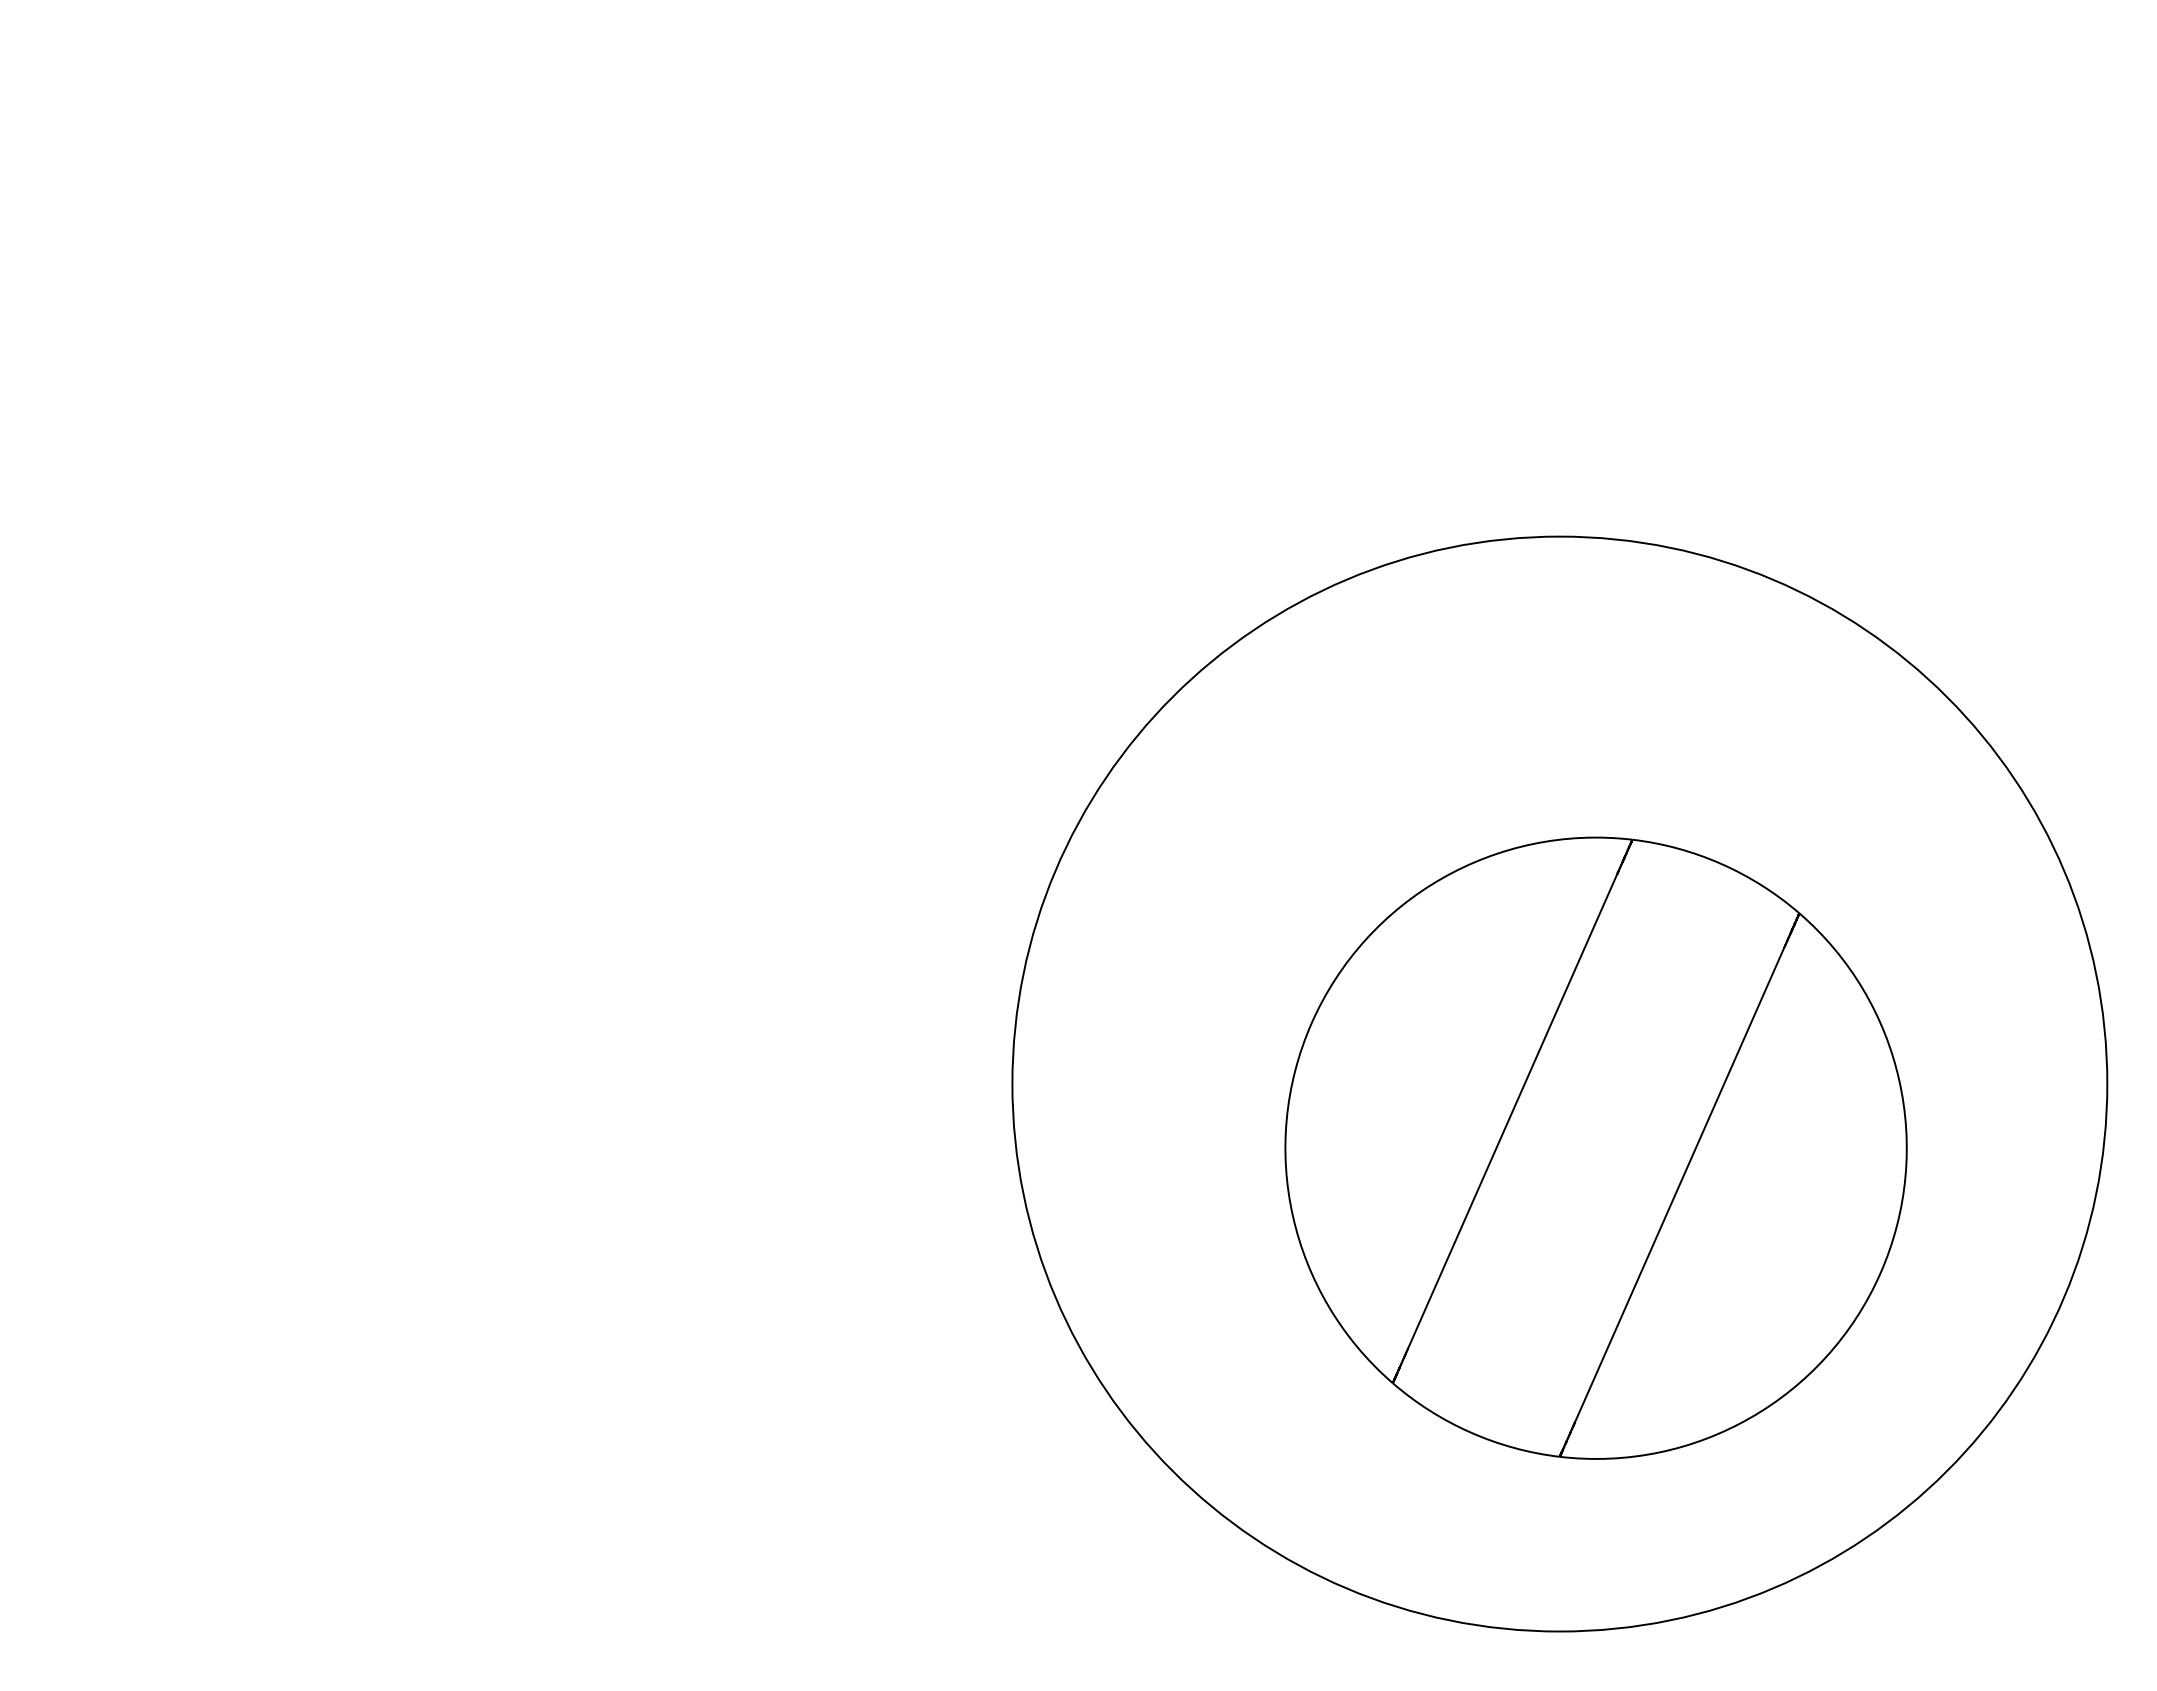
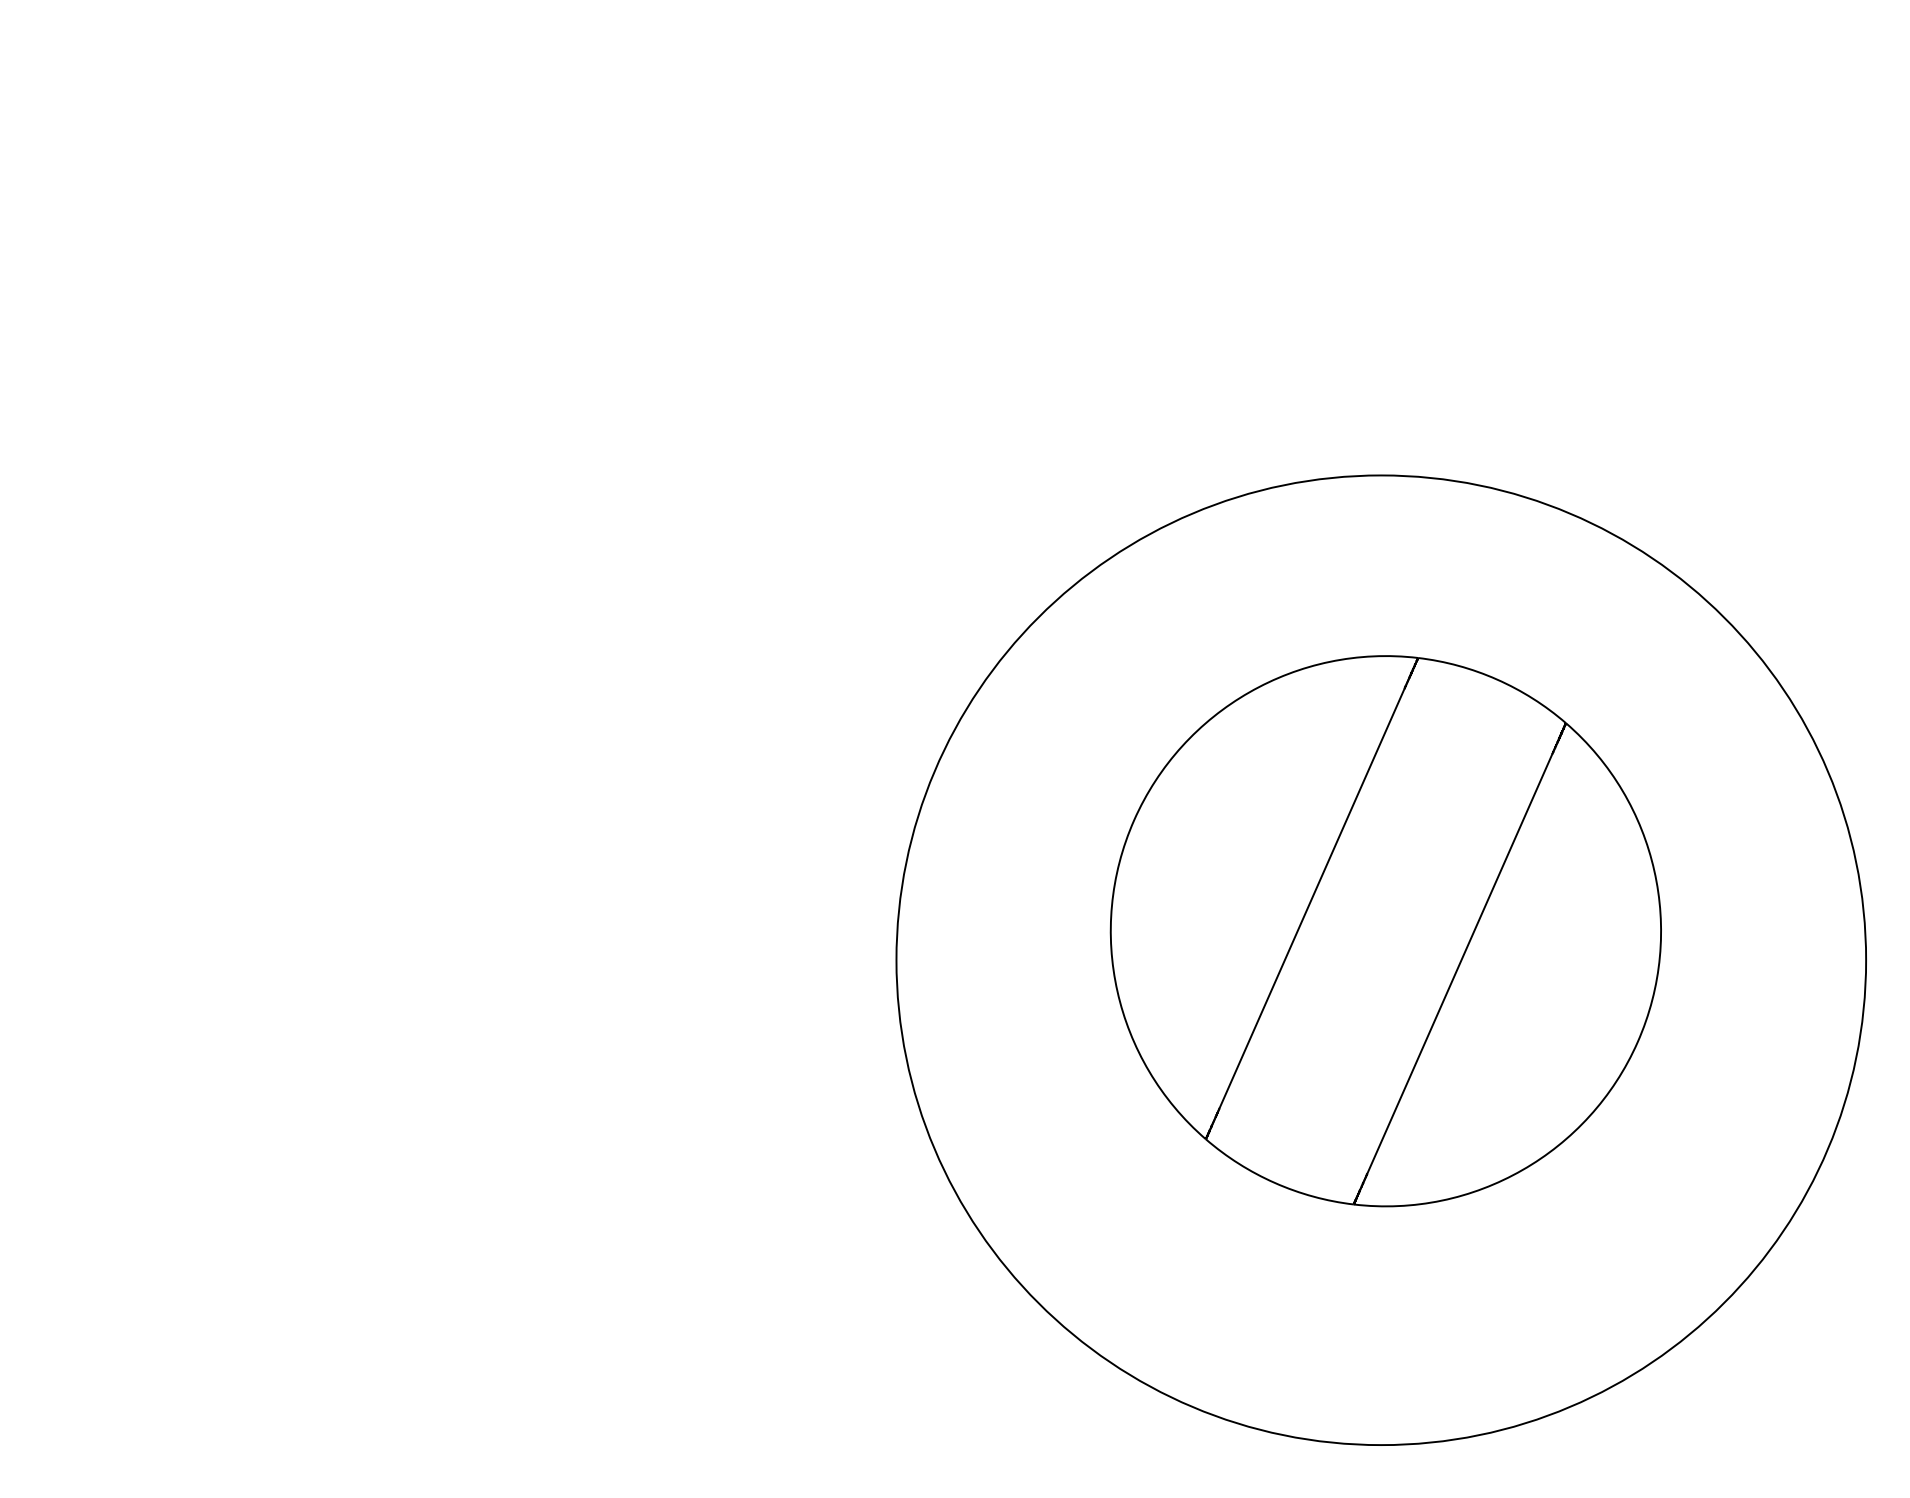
part: (1595, 1147) -> (1385, 930), moved

